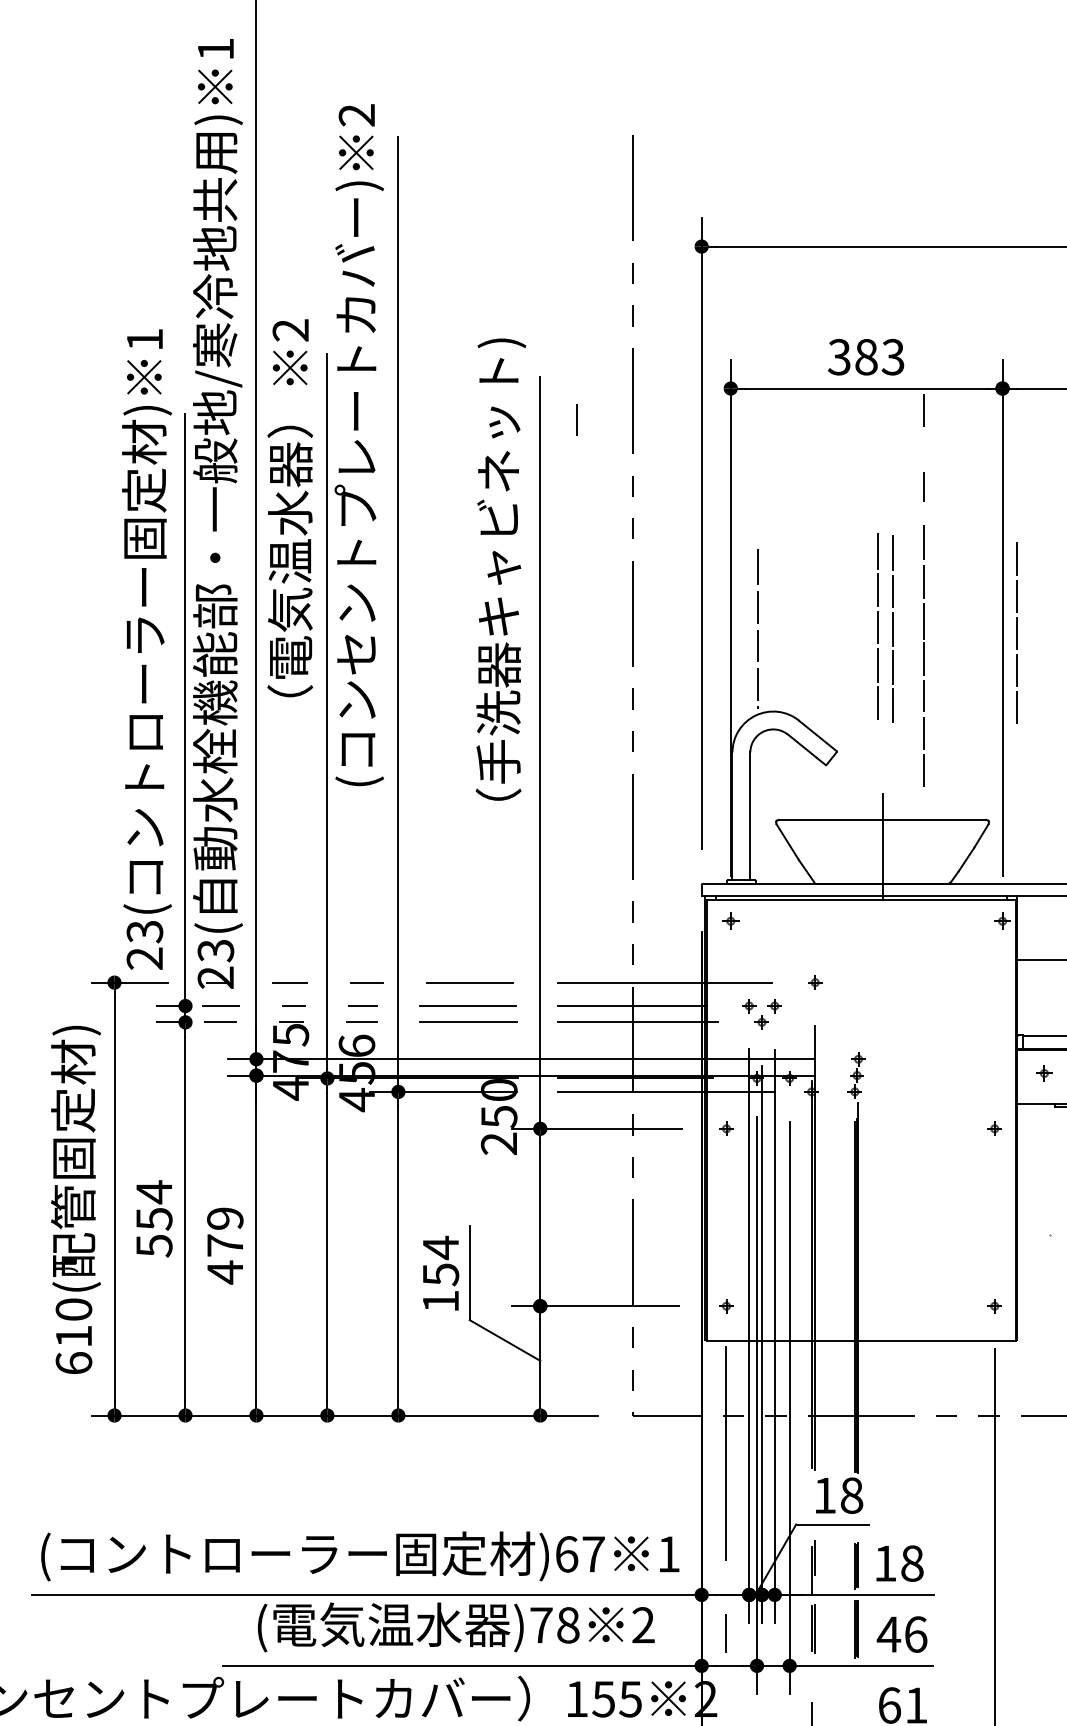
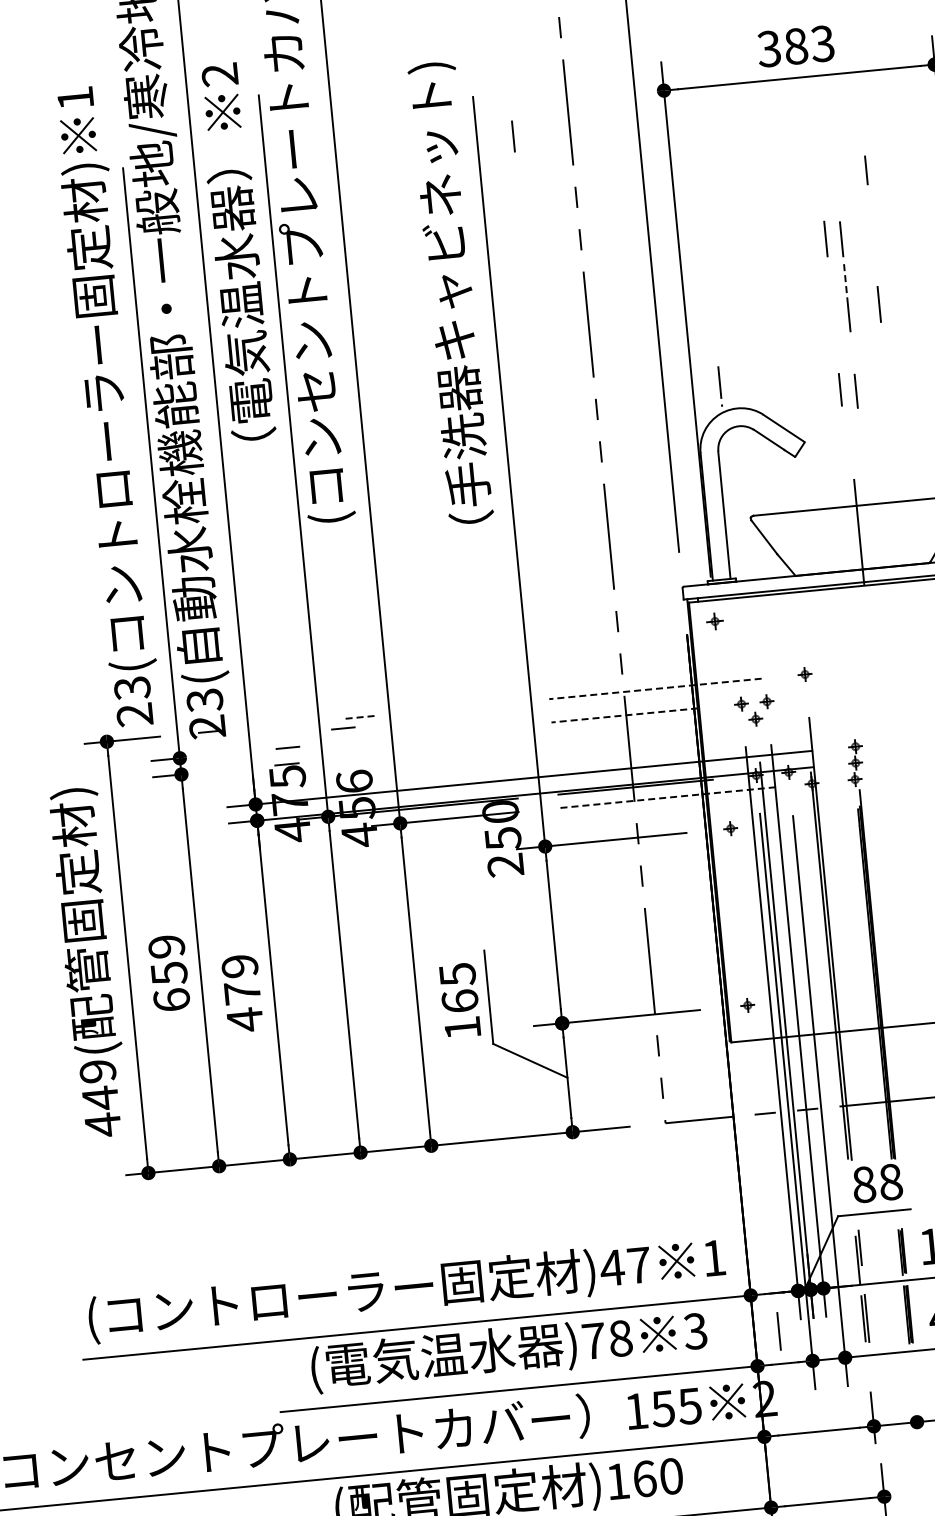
line: (924, 410) -> (859, 93), removed
line: (924, 542) -> (871, 225), removed
line: (758, 567) -> (708, 266), removed
line: (924, 581) -> (875, 264), removed
line: (877, 590) -> (829, 277), removed
line: (893, 591) -> (845, 277), solid -> dashed
line: (758, 607) -> (712, 306), removed
line: (877, 627) -> (833, 314), removed
line: (758, 645) -> (716, 344), removed
line: (924, 658) -> (882, 341), removed
line: (877, 664) -> (836, 351), removed
line: (893, 667) -> (852, 353), removed
line: (924, 695) -> (886, 377), removed
line: (924, 732) -> (889, 414), removed
line: (924, 770) -> (893, 452), removed
line: (290, 982) -> (282, 724), removed
line: (366, 982) -> (357, 717), solid -> dashed
line: (469, 982) -> (460, 707), removed
line: (665, 982) -> (655, 688), solid -> dashed
line: (350, 991) -> (342, 727), added
line: (362, 1005) -> (356, 740), removed
line: (220, 1006) -> (214, 755), removed
line: (468, 1006) -> (461, 731), removed
line: (632, 1006) -> (625, 715), solid -> dashed
line: (220, 1022) -> (216, 771), removed
line: (361, 1022) -> (356, 757), removed
line: (468, 1022) -> (463, 747), removed
line: (638, 1022) -> (632, 731), removed
line: (666, 1091) -> (667, 797), solid -> dashed
text: (154, 1218) -> (169, 972), 554 -> 659
text: (440, 1260) -> (458, 987), 154 -> 165
text: (73, 1336) -> (100, 1098), 610( -> 449(
line: (726, 1453) -> (761, 1152), removed
text: (825, 1495) -> (864, 1184), 18 -> 88
text: (566, 1554) -> (612, 1268), )67 -> )47
text: (643, 1625) -> (695, 1331), 2 -> 3

